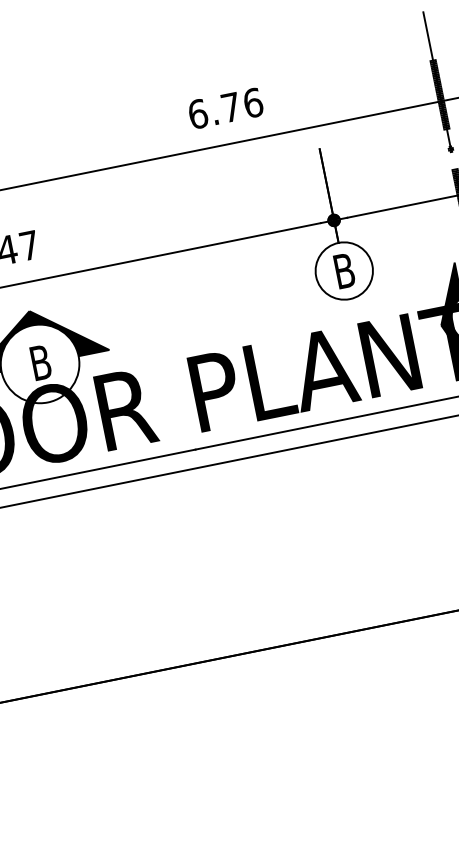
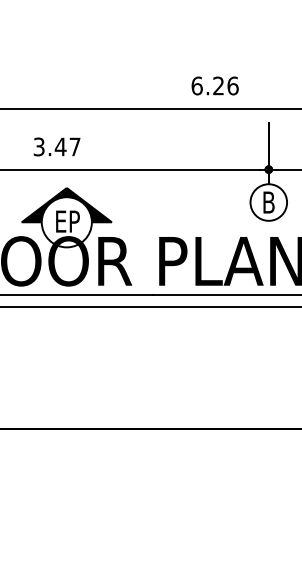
text: (230, 106) -> (218, 85), 6.76 -> 6.26
text: (40, 362) -> (67, 221), B -> EP

